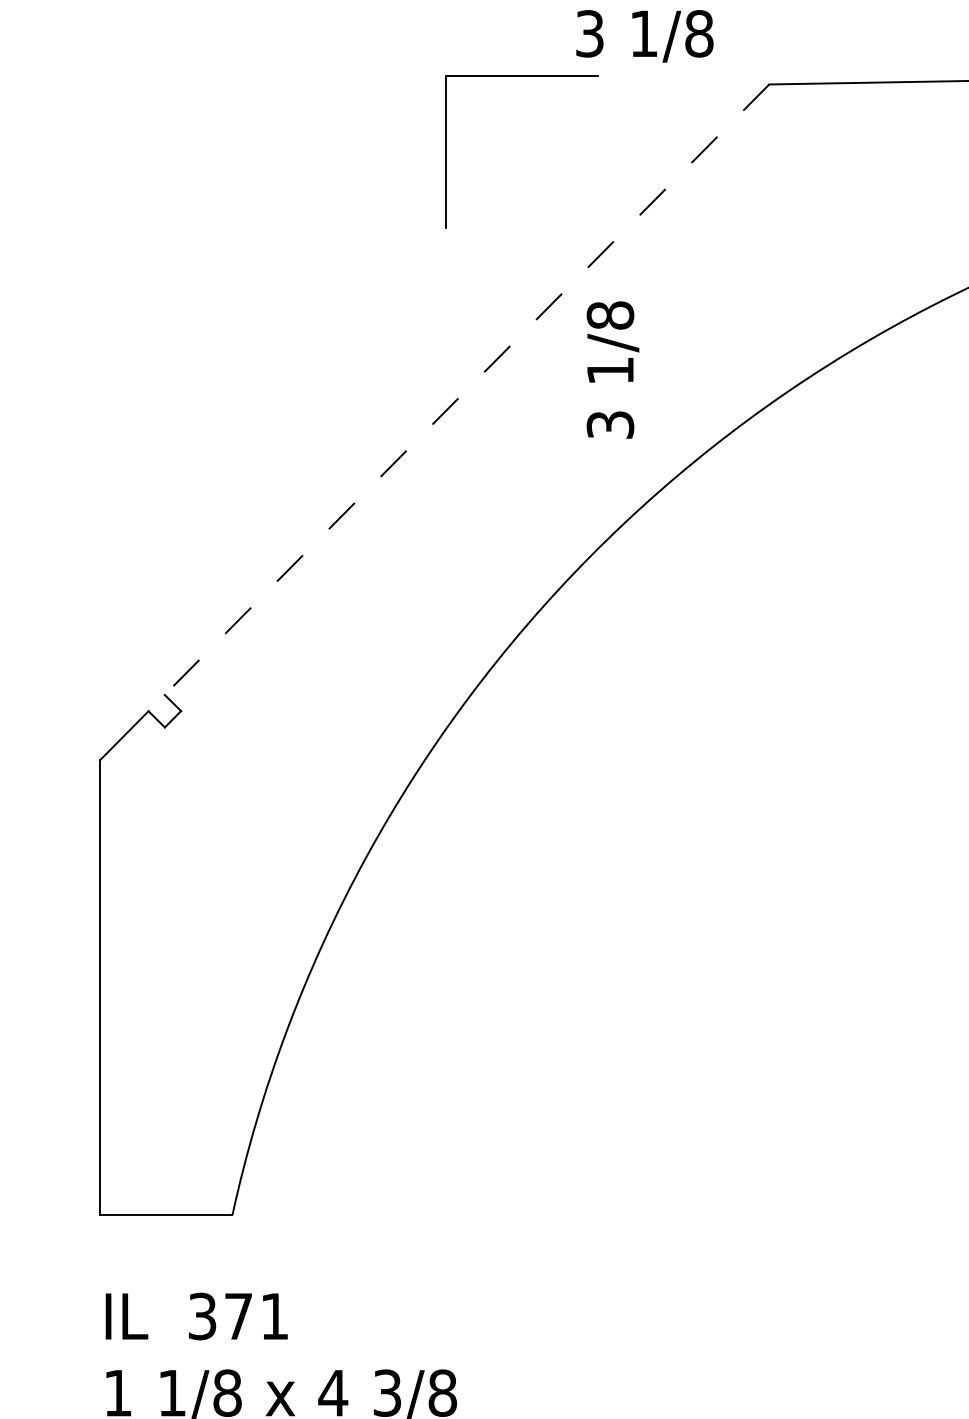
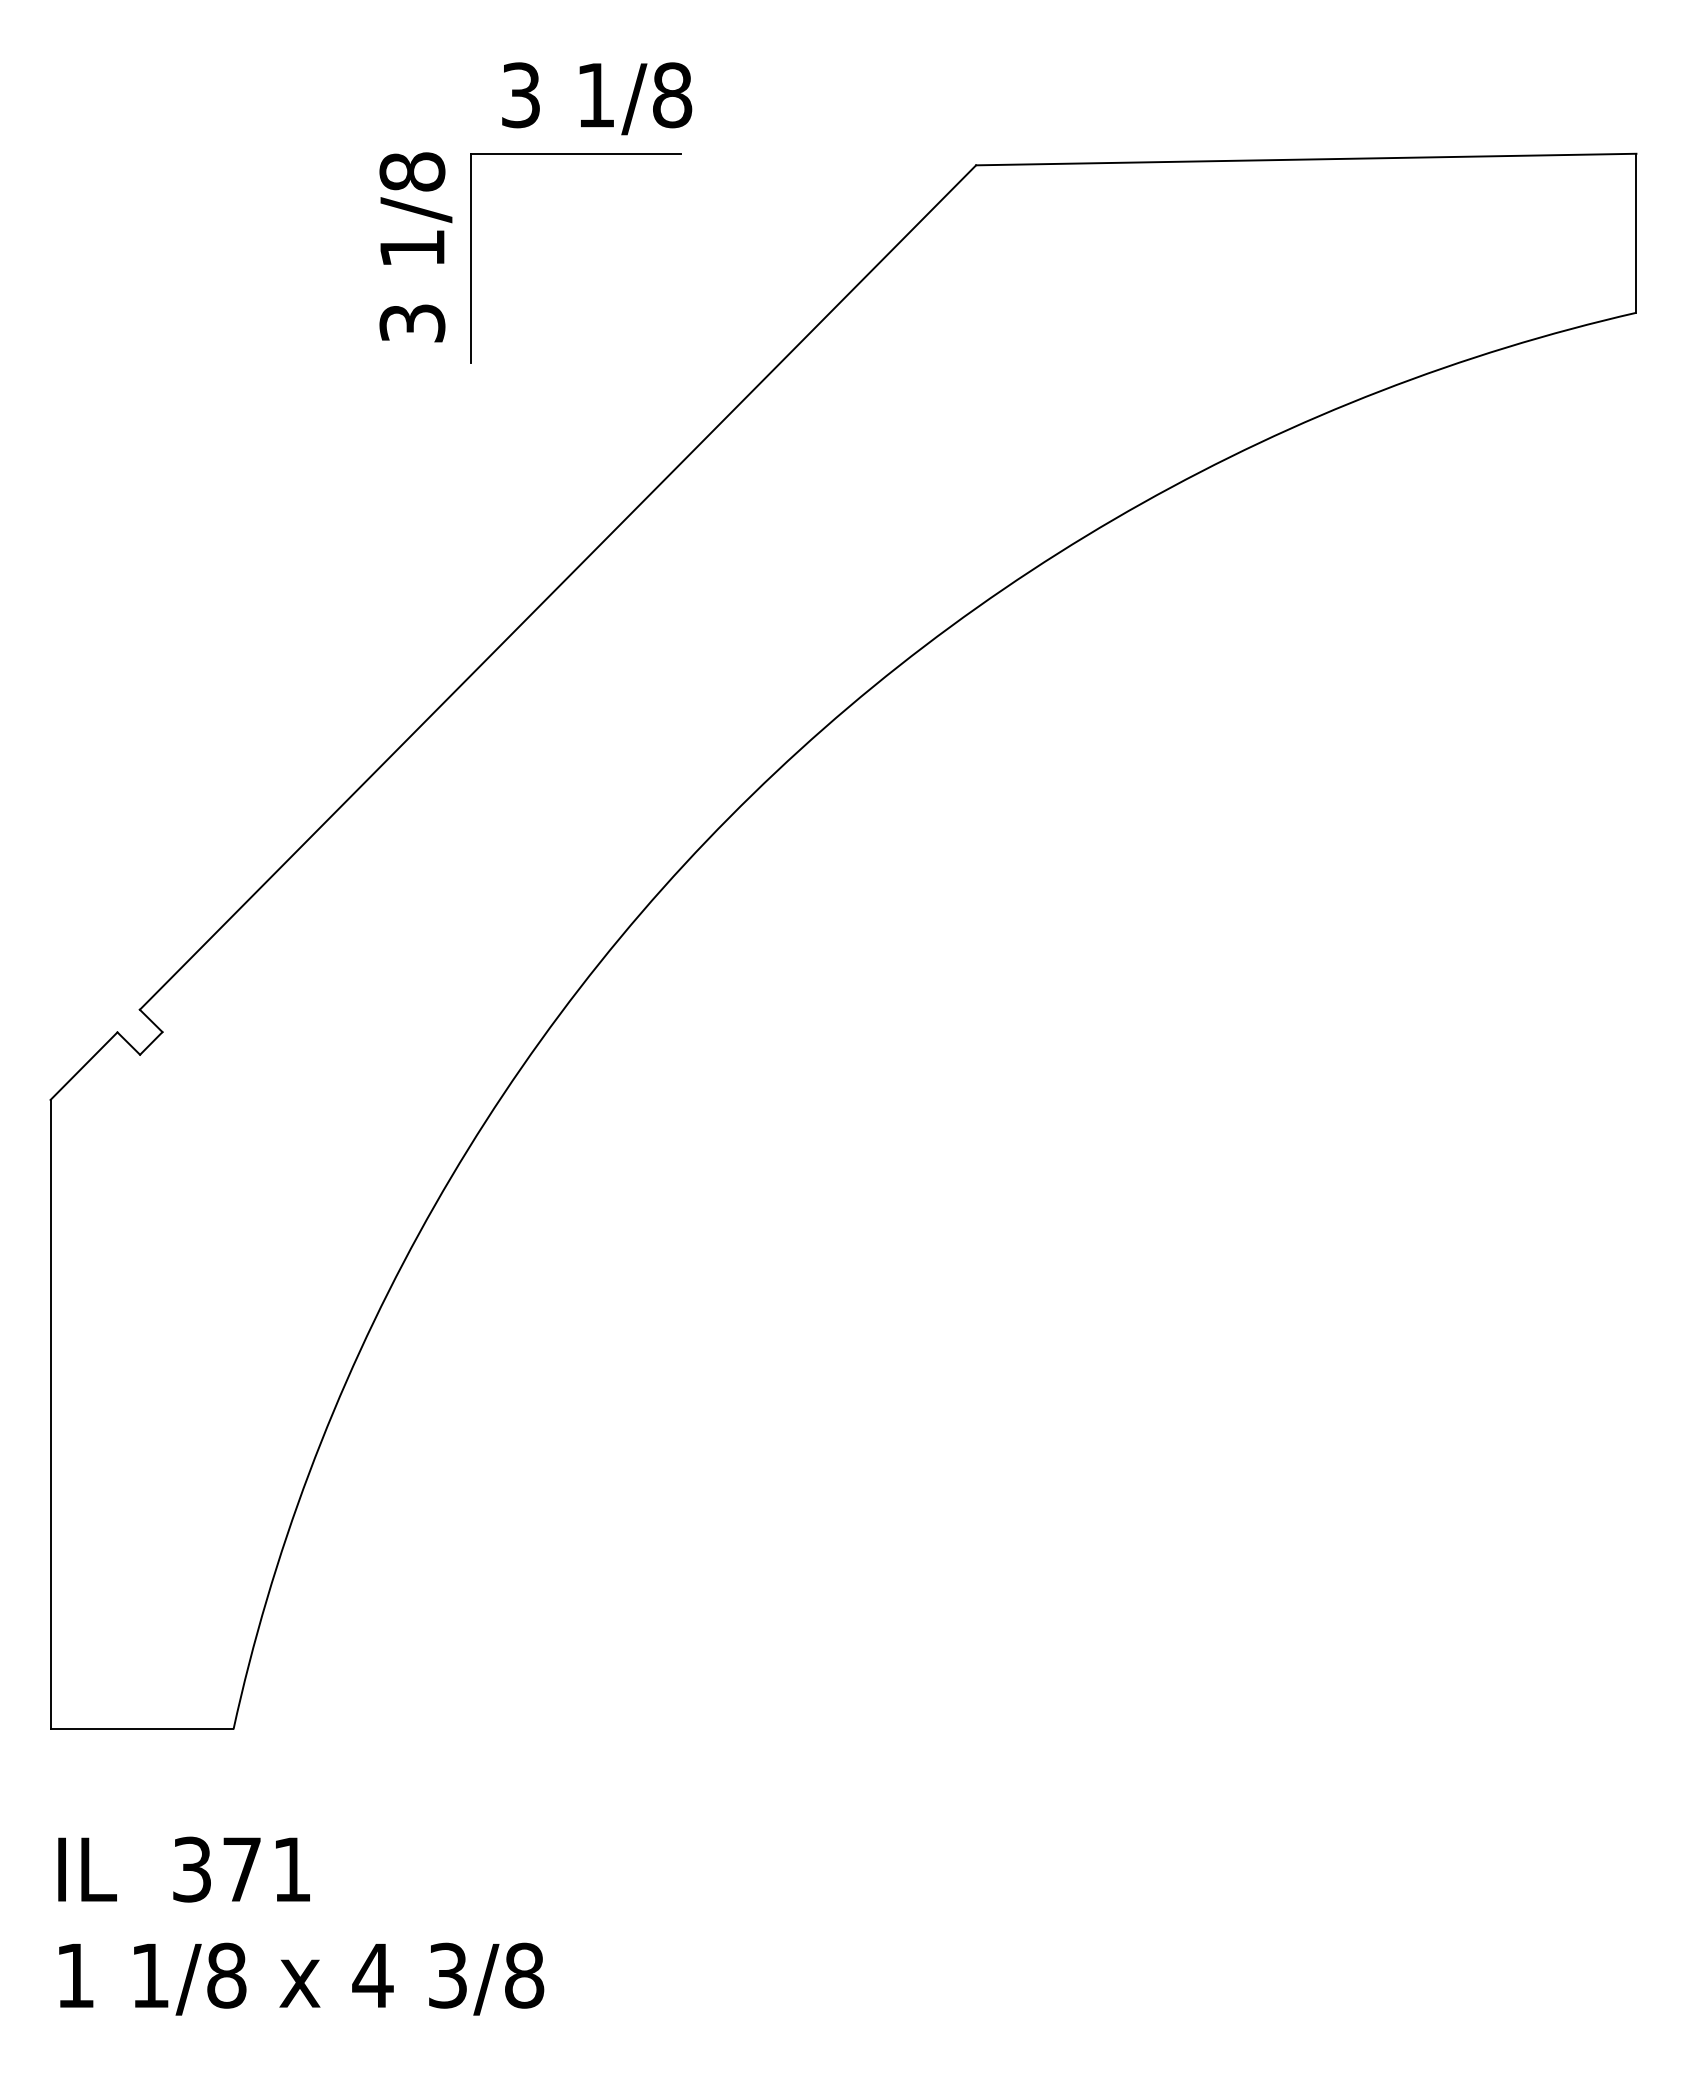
text: (645, 36) -> (597, 98), moved
part: (521, 76) -> (575, 154), moved
text: (612, 370) -> (415, 247), moved
line: (466, 389) -> (557, 587), dashed -> solid

